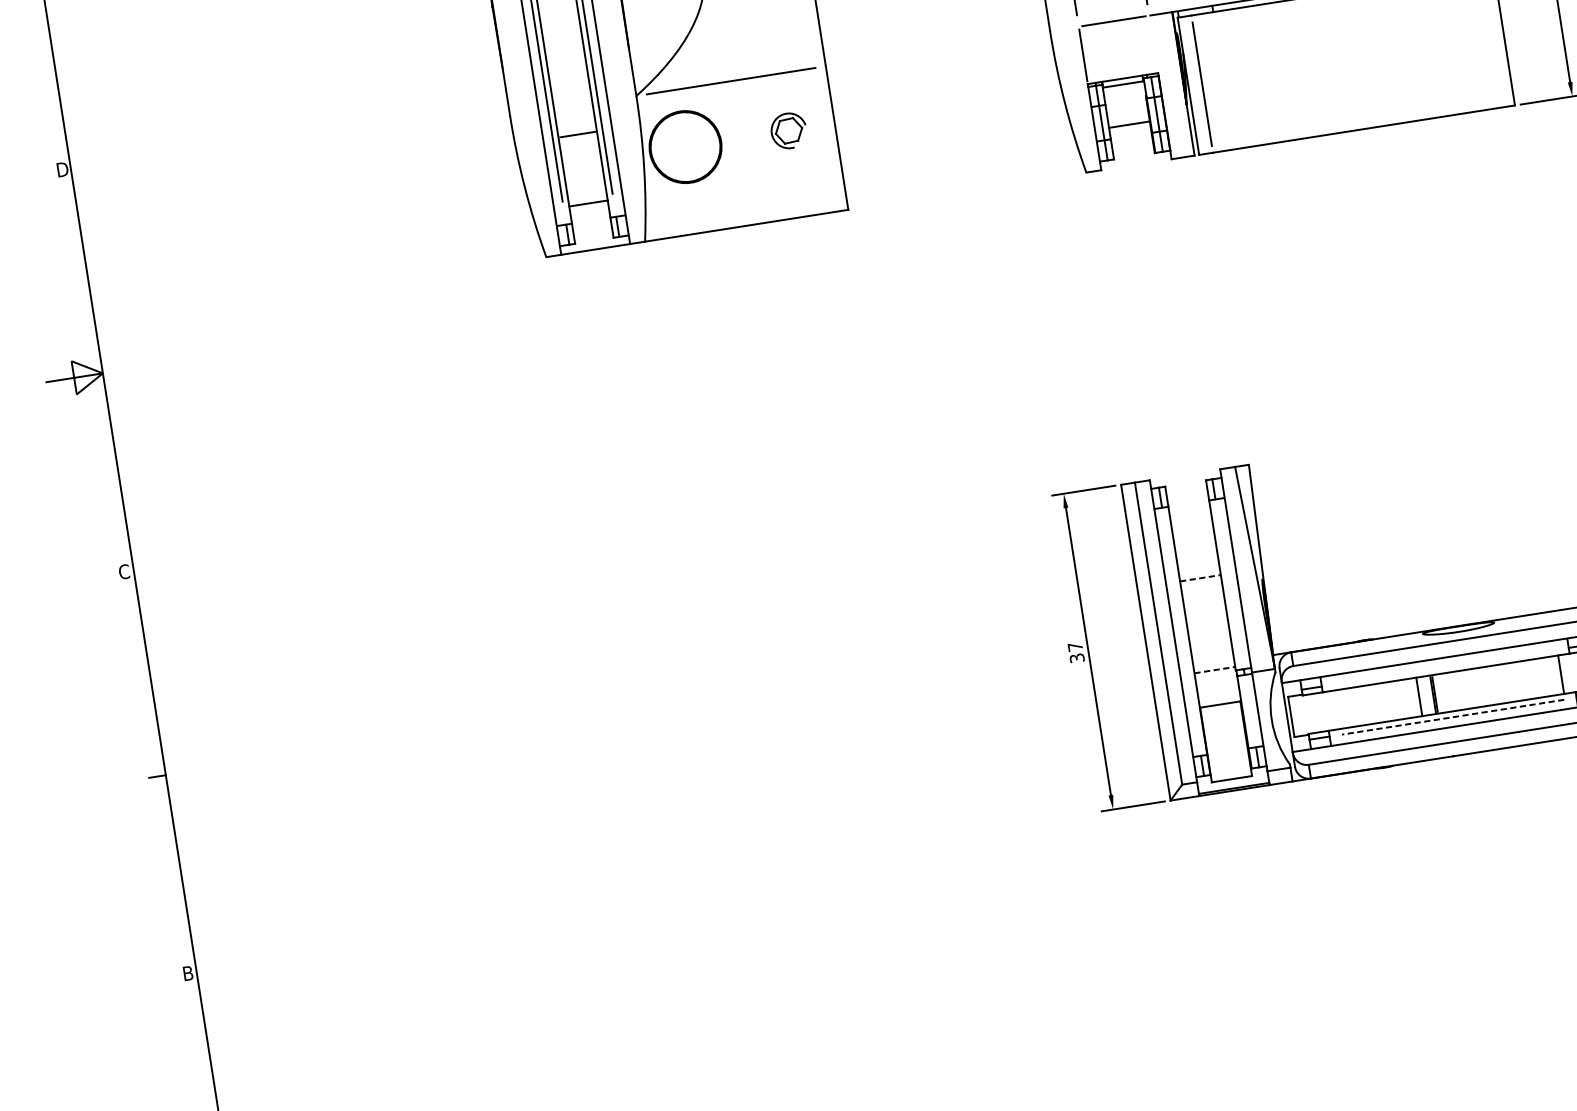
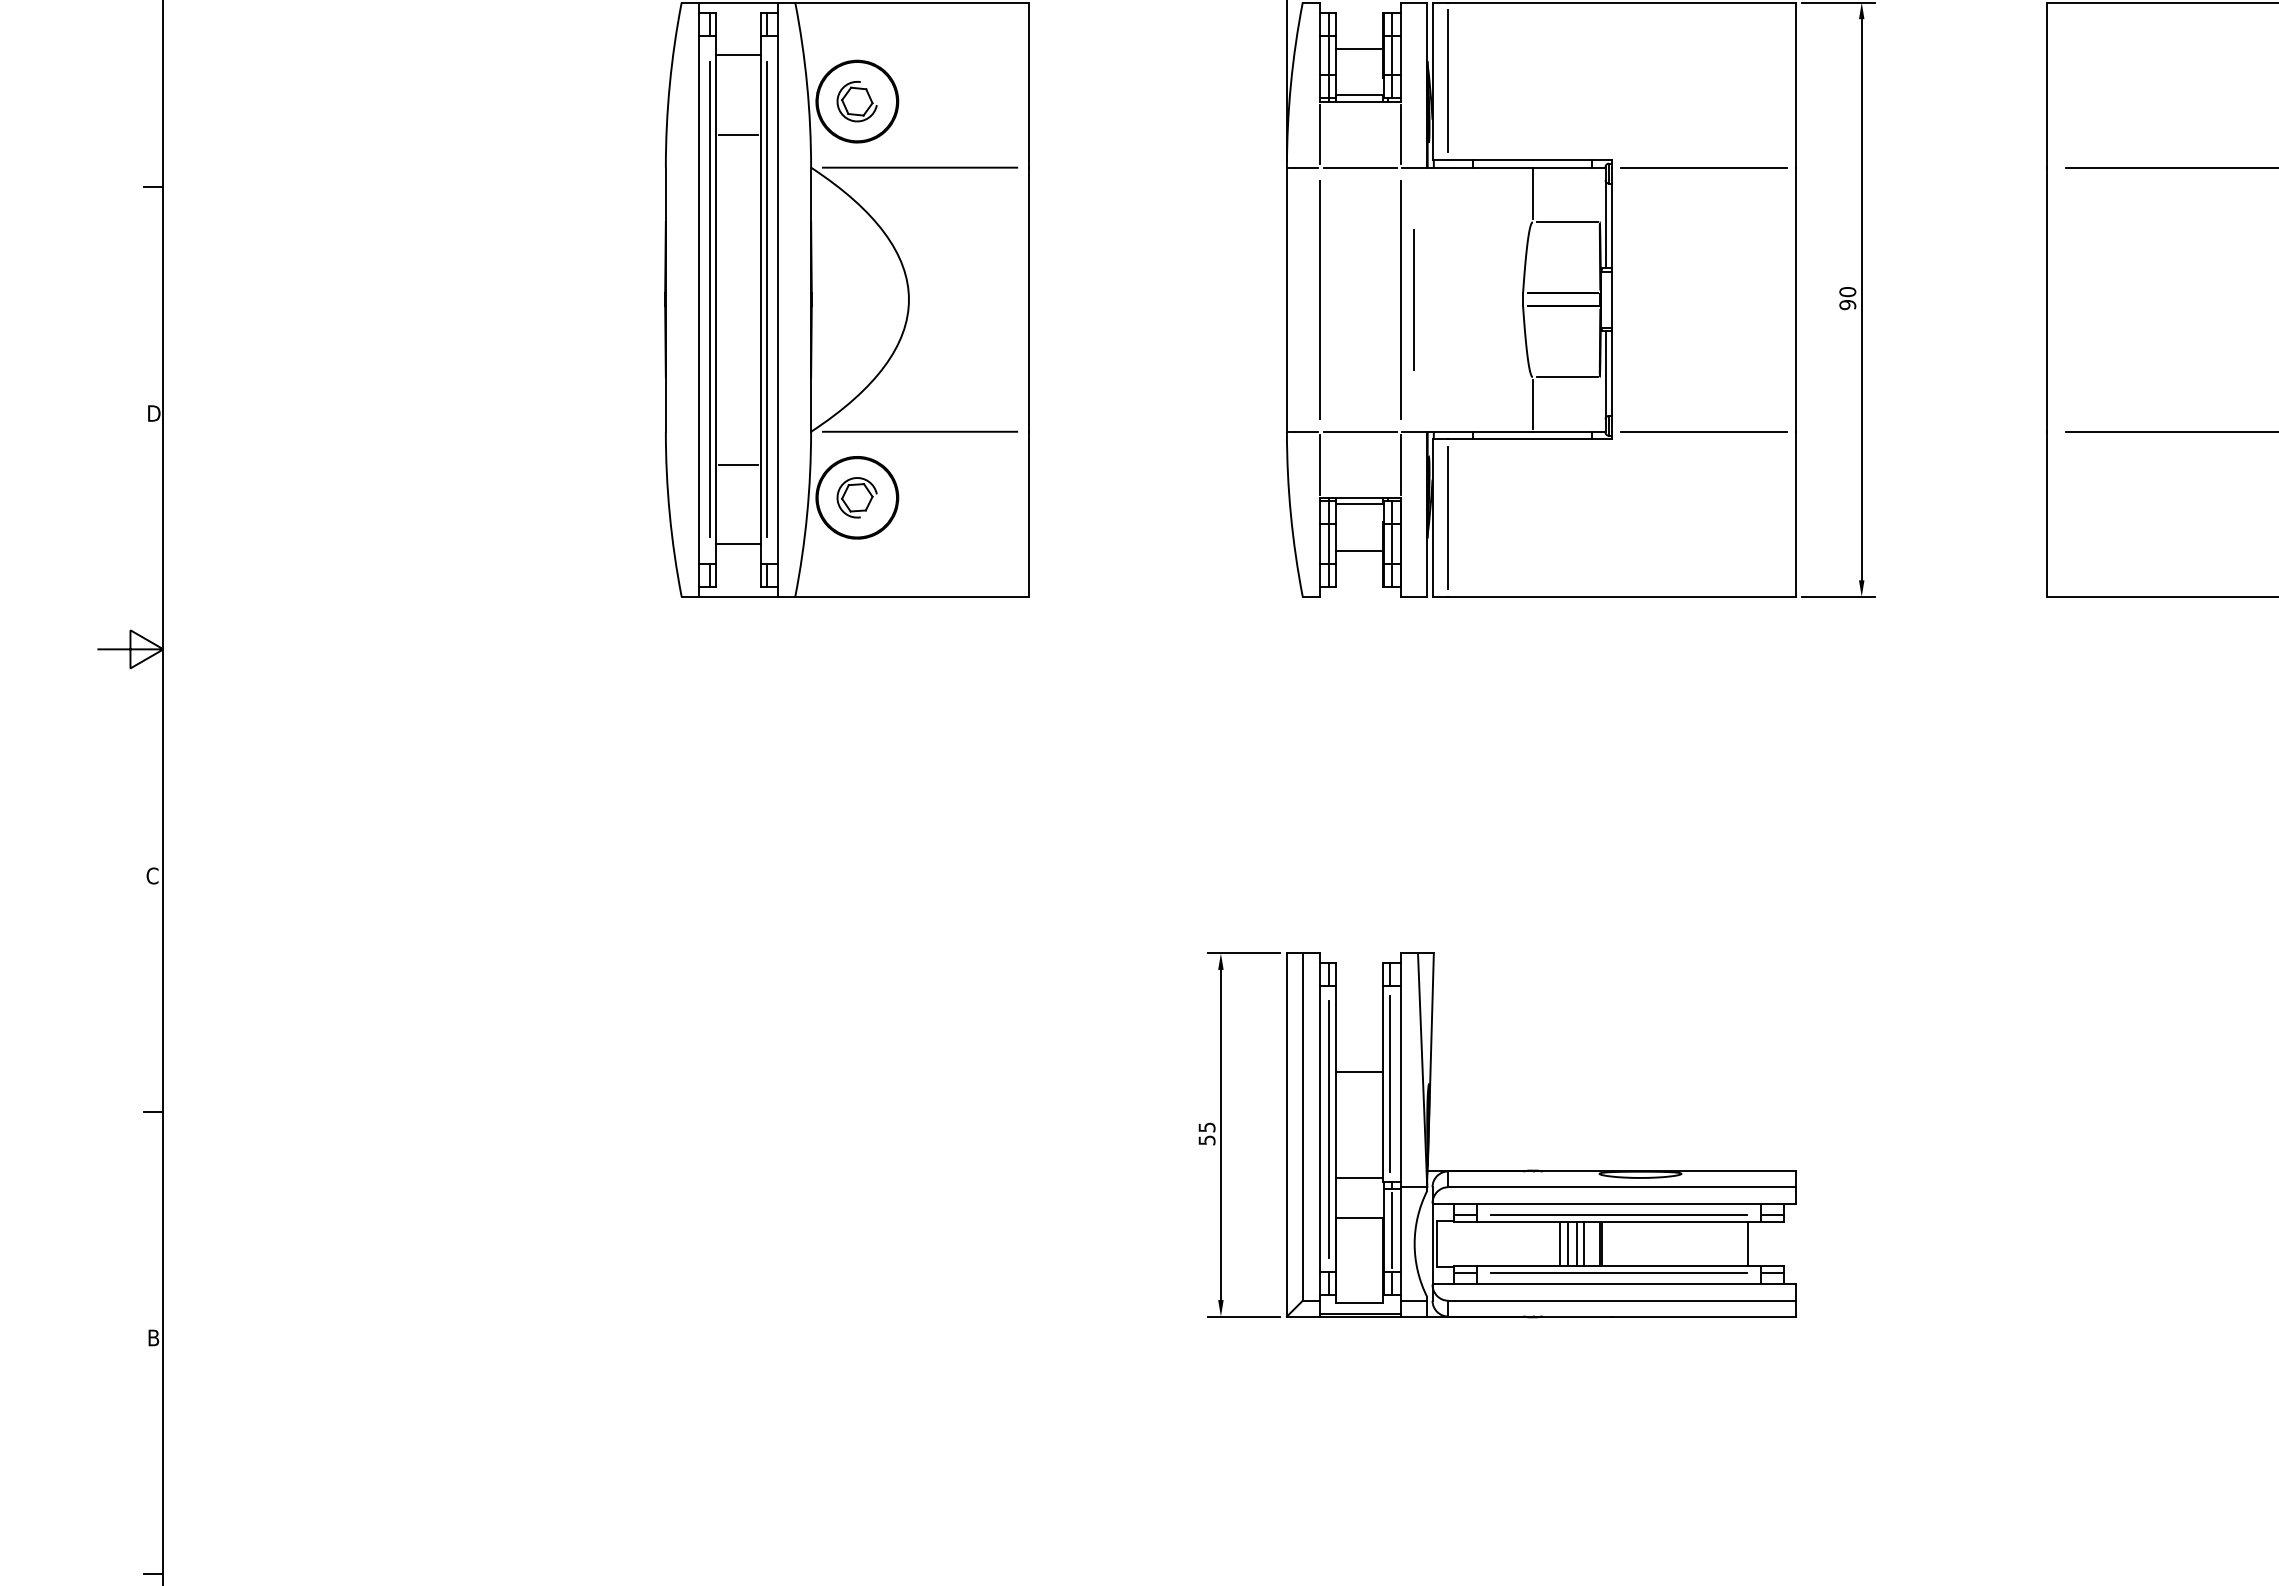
line: (1064, 28) -> (1303, 431), added
line: (1153, 44) -> (1400, 464), added
part: (788, 130) -> (856, 497), moved
line: (1201, 578) -> (1360, 1072), dashed -> solid
line: (1229, 584) -> (1390, 1084), added
line: (1181, 631) -> (1328, 1128), added
text: (1075, 652) -> (1206, 1133), 37 -> 55
line: (1445, 667) -> (1618, 1215), added
line: (1215, 669) -> (1360, 1177), dashed -> solid
line: (1412, 697) -> (1576, 1243), added
line: (1405, 698) -> (1568, 1243), added
line: (1398, 699) -> (1560, 1243), added
line: (1250, 710) -> (1392, 1229), added
line: (1452, 717) -> (1618, 1272), dashed -> solid

